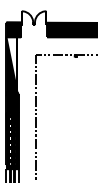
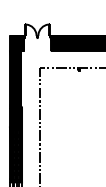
fill: (11, 64) -> (14, 77), added

